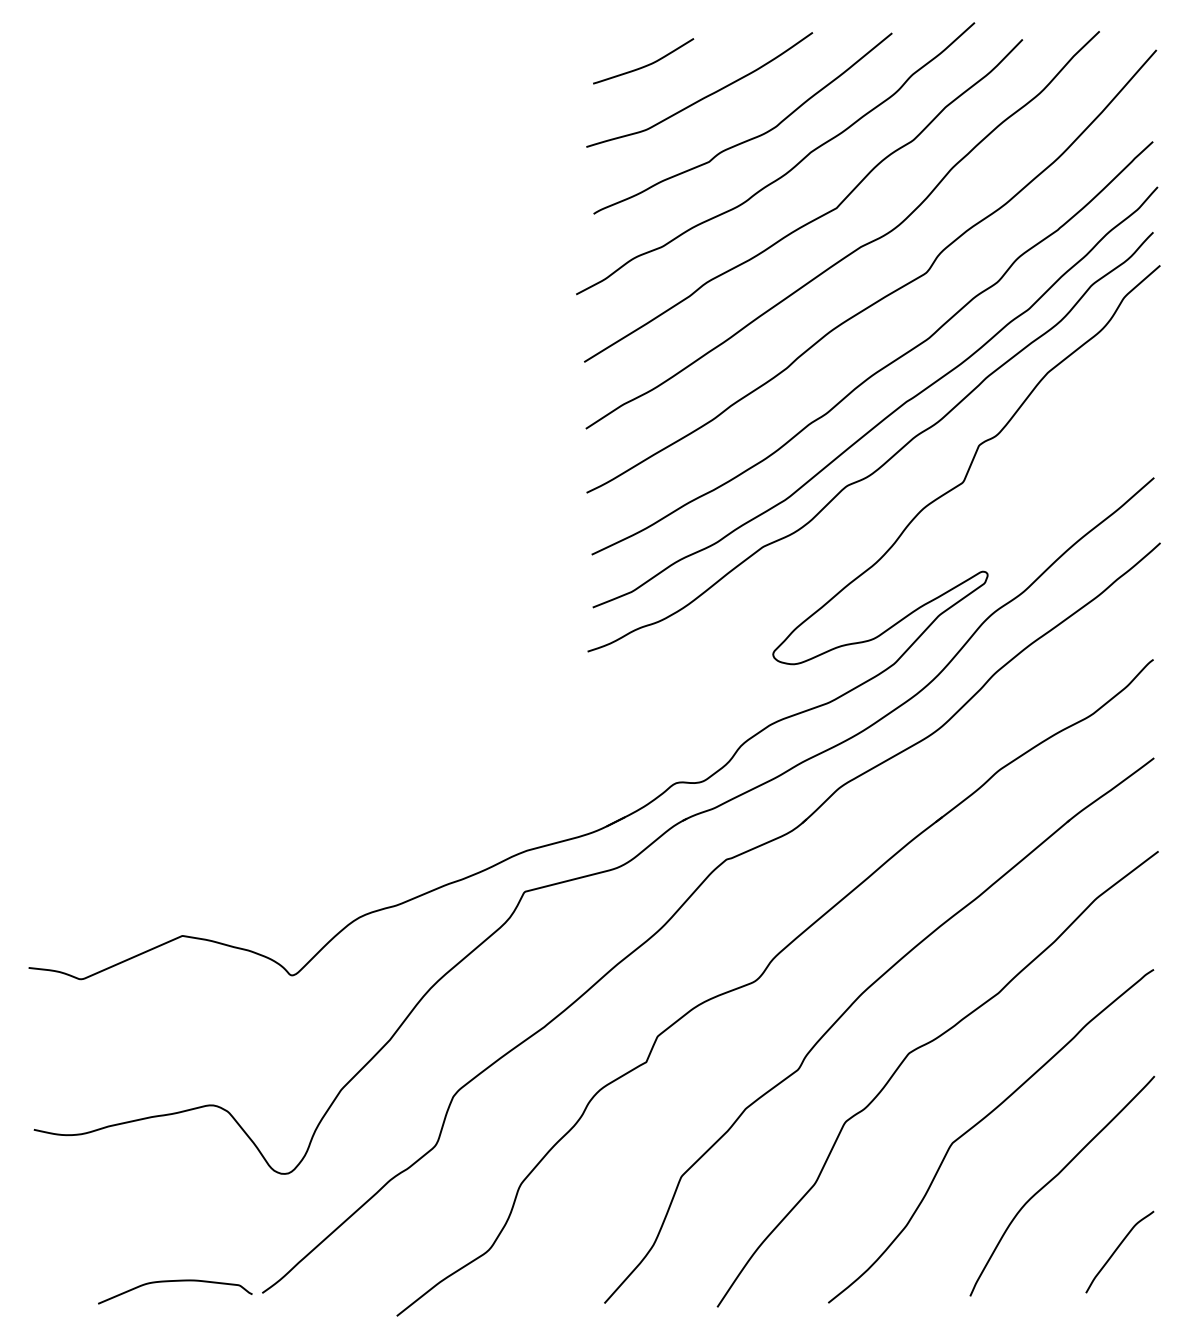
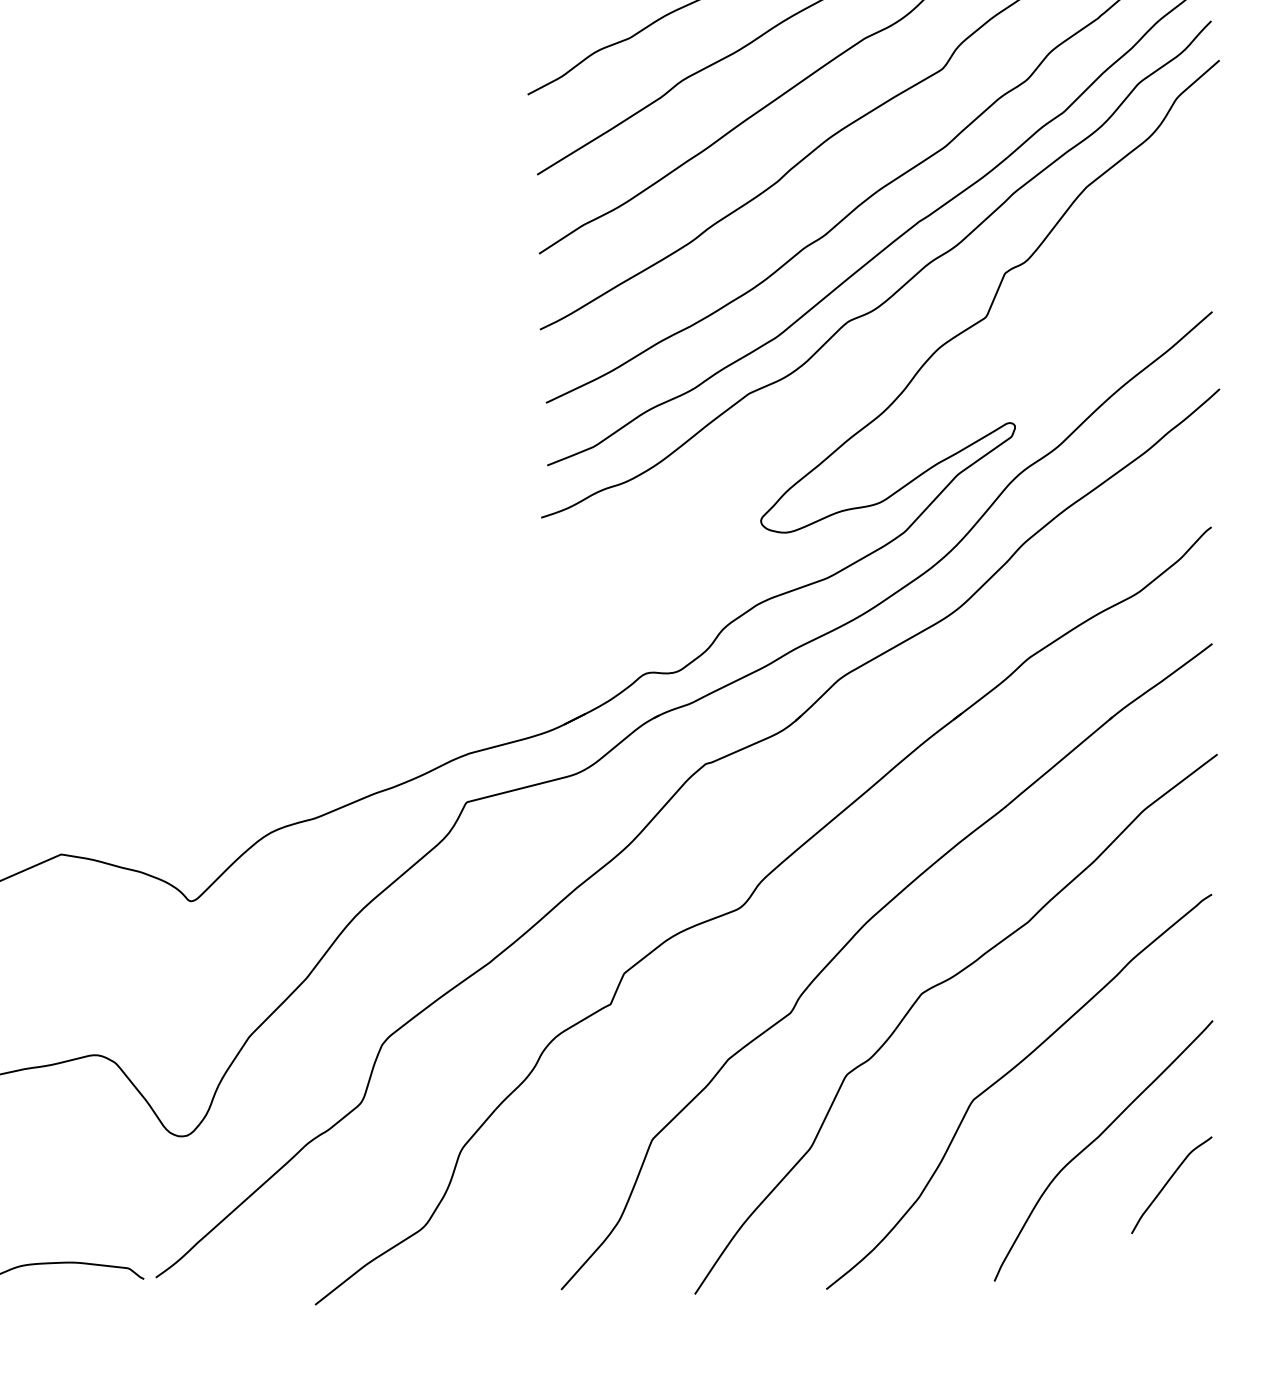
curve: (1117, 1249) -> (1168, 1182), moved

